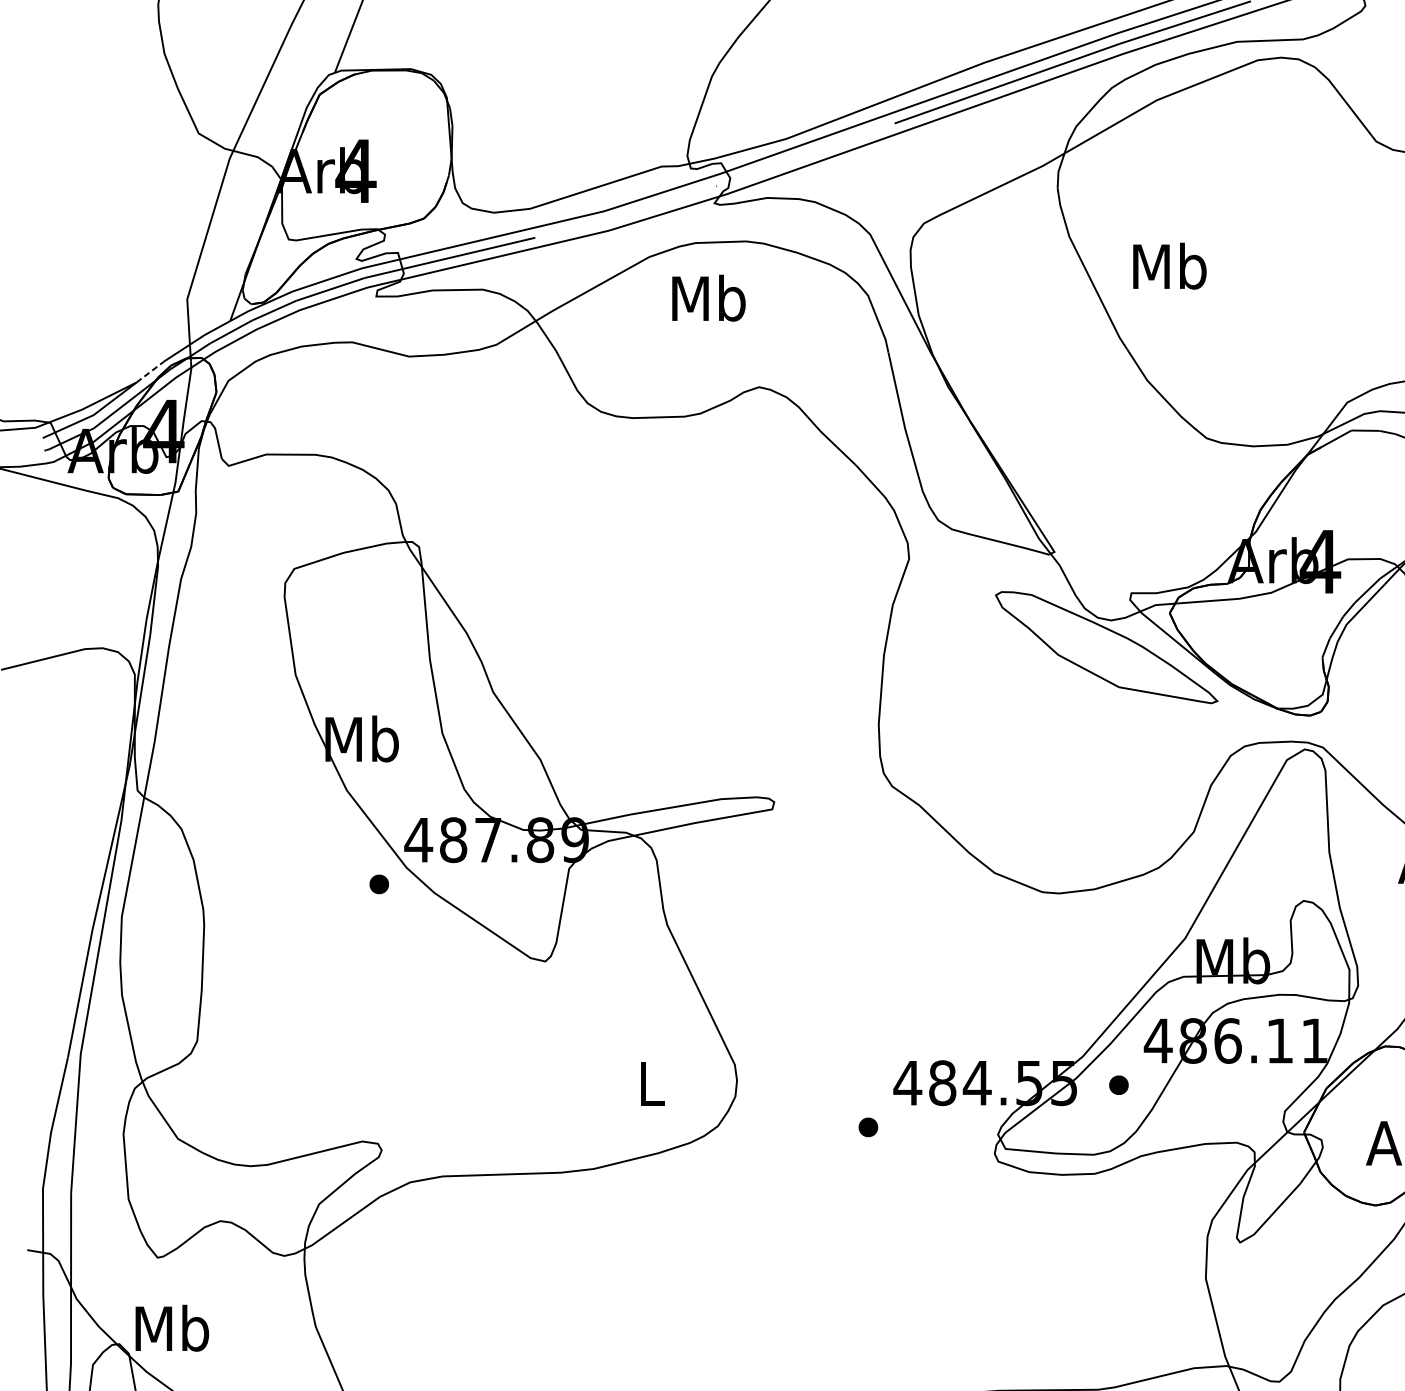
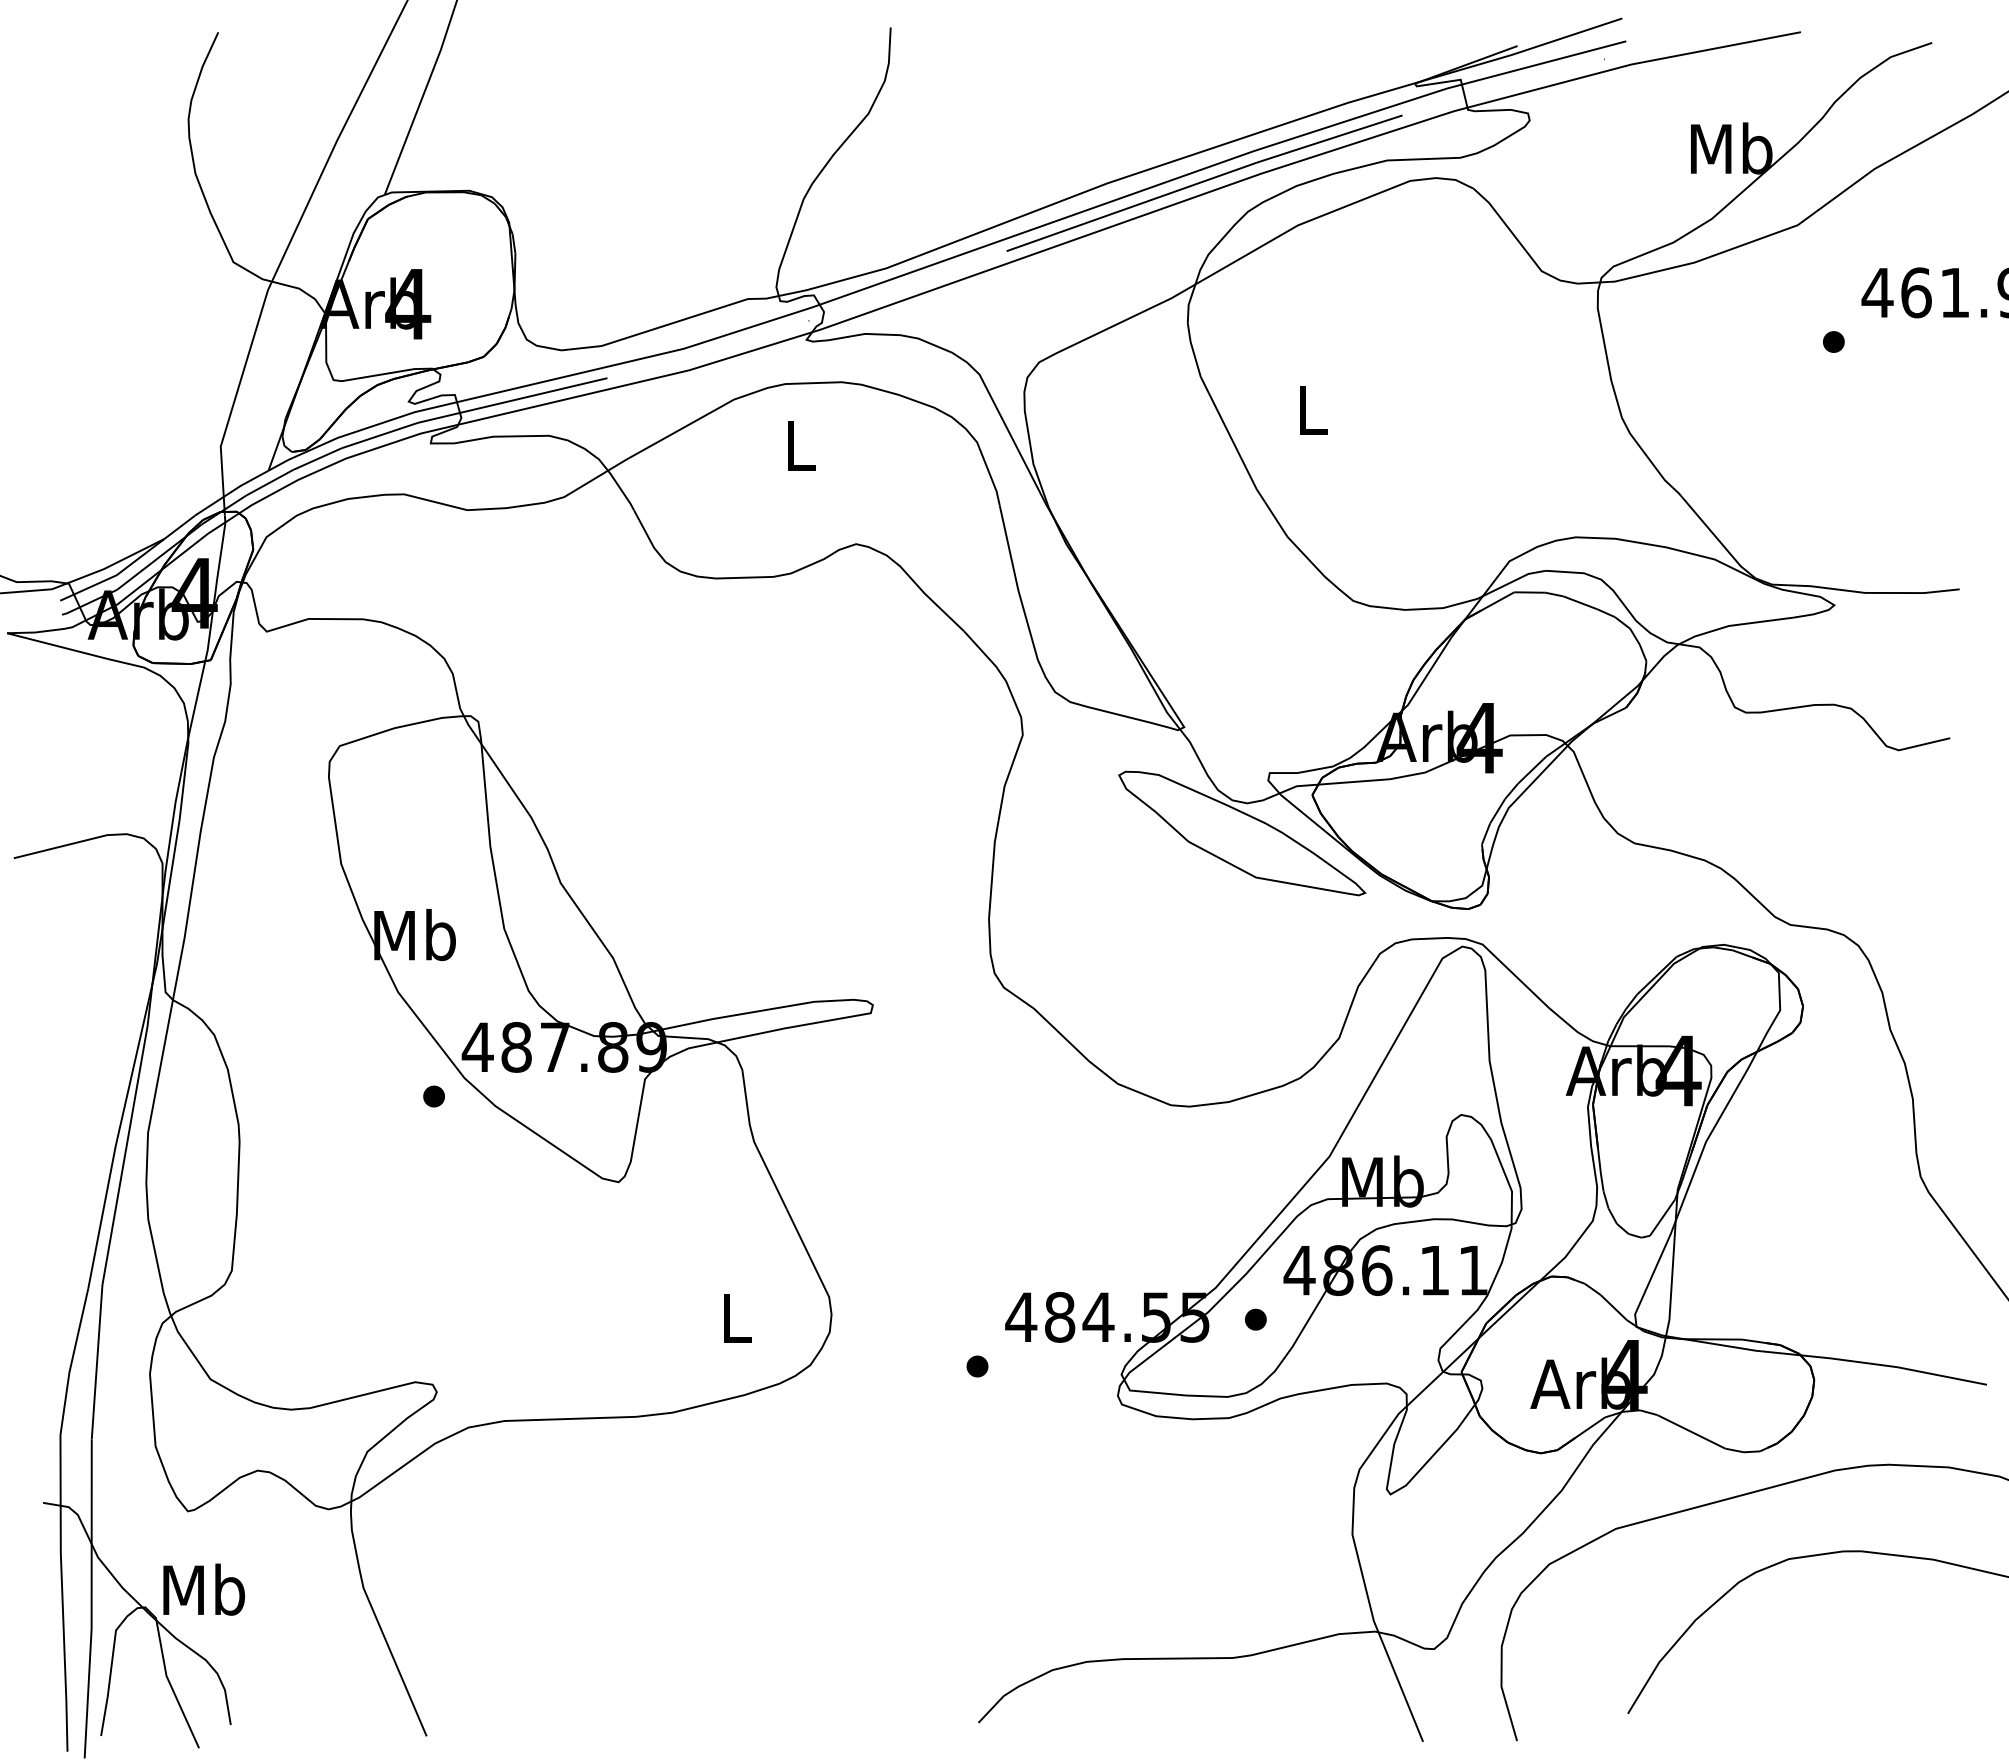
text: (1169, 265) -> (1312, 409), Mb -> L
text: (709, 298) -> (800, 445), Mb -> L
line: (150, 372) -> (179, 527), dashed -> solid

